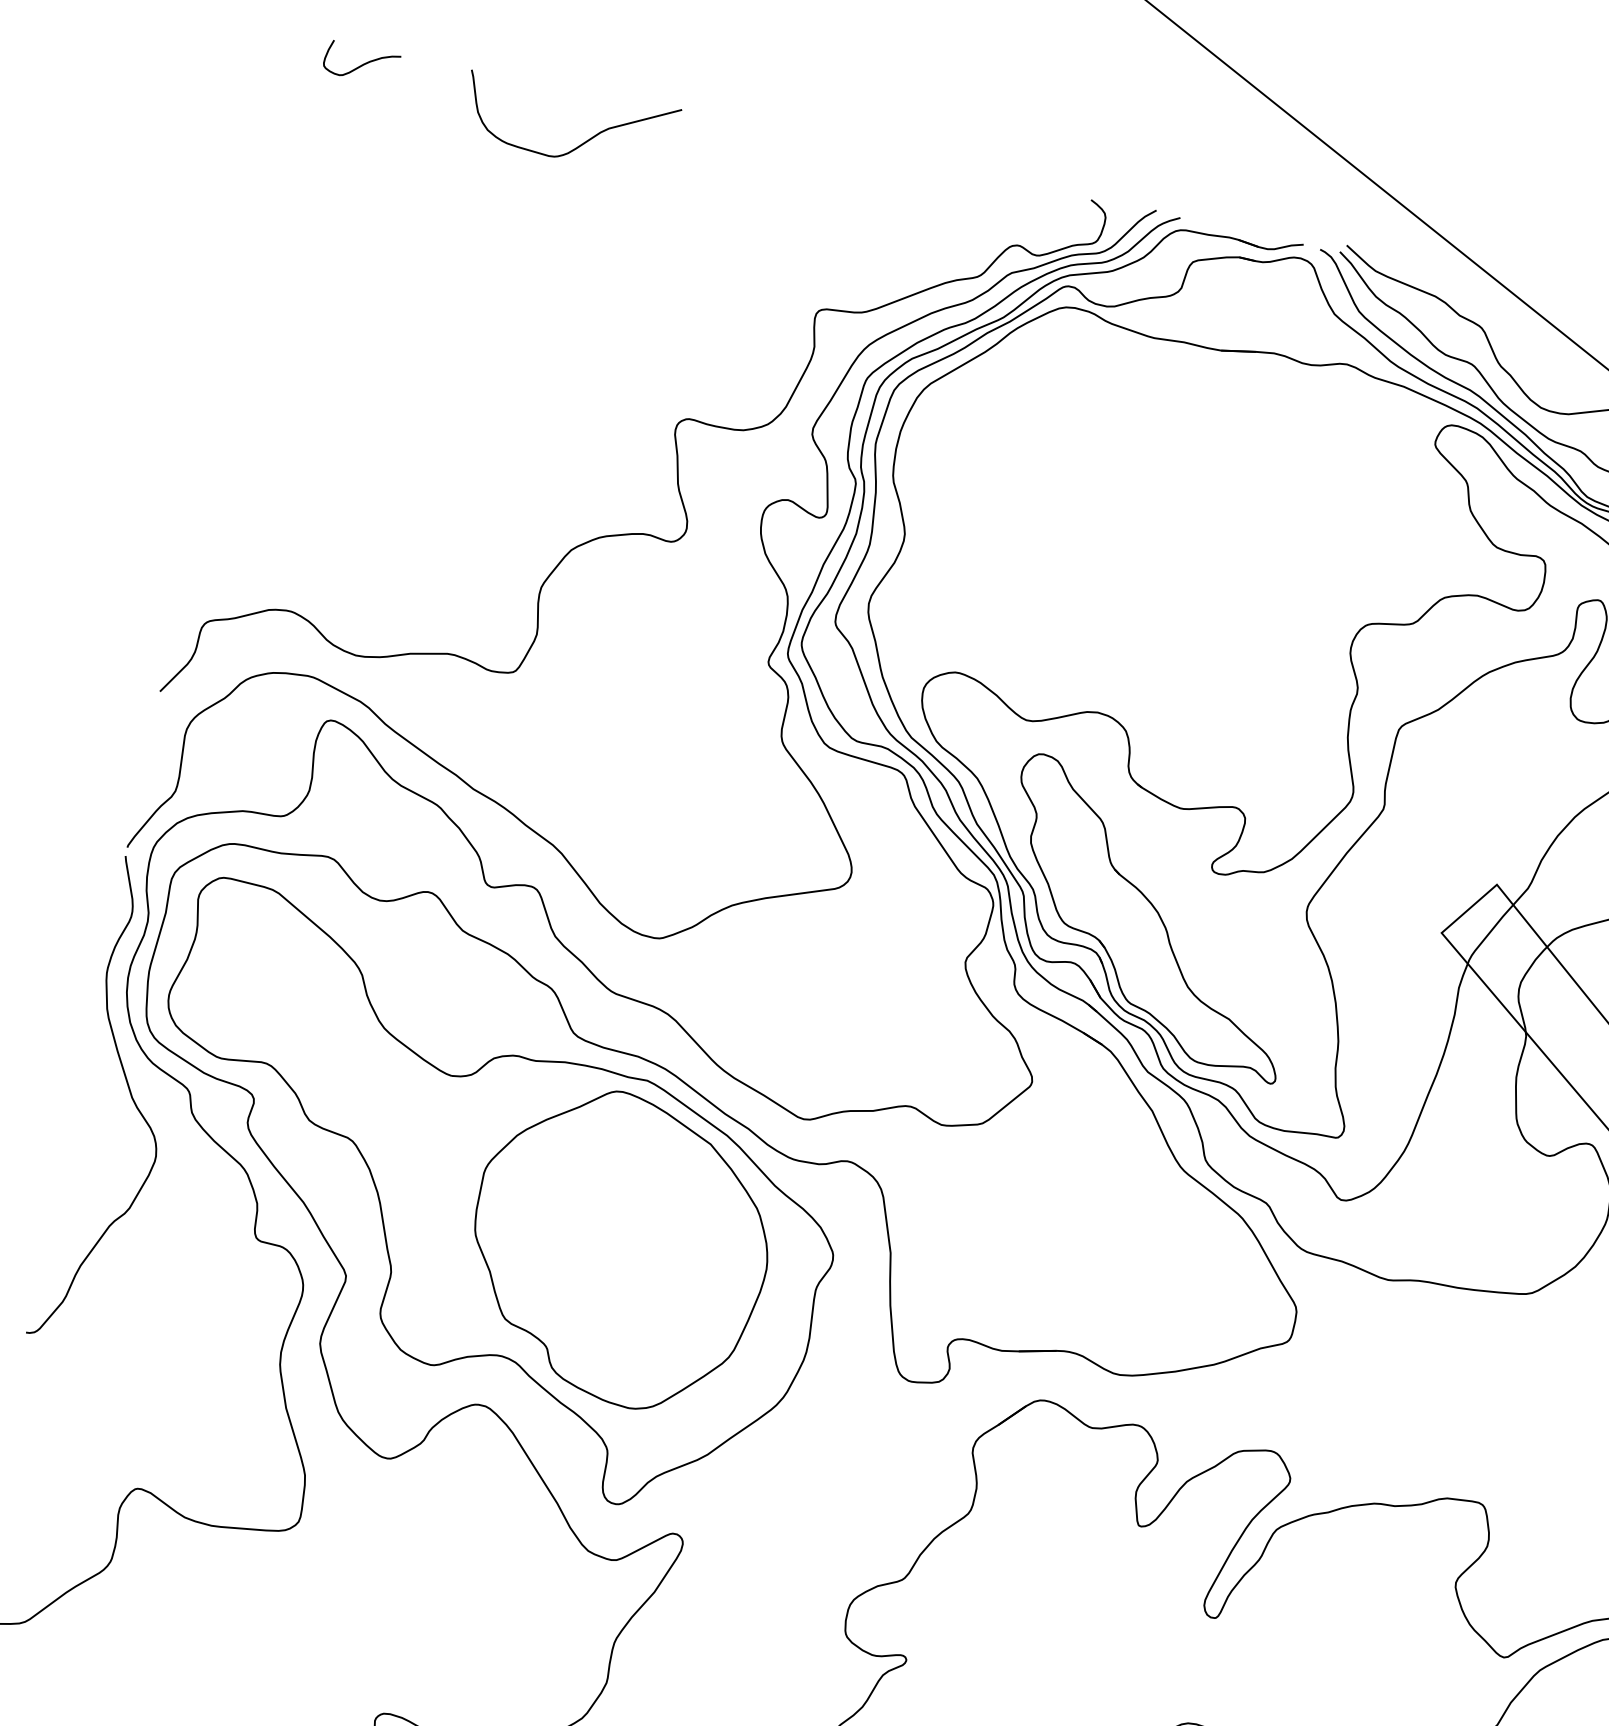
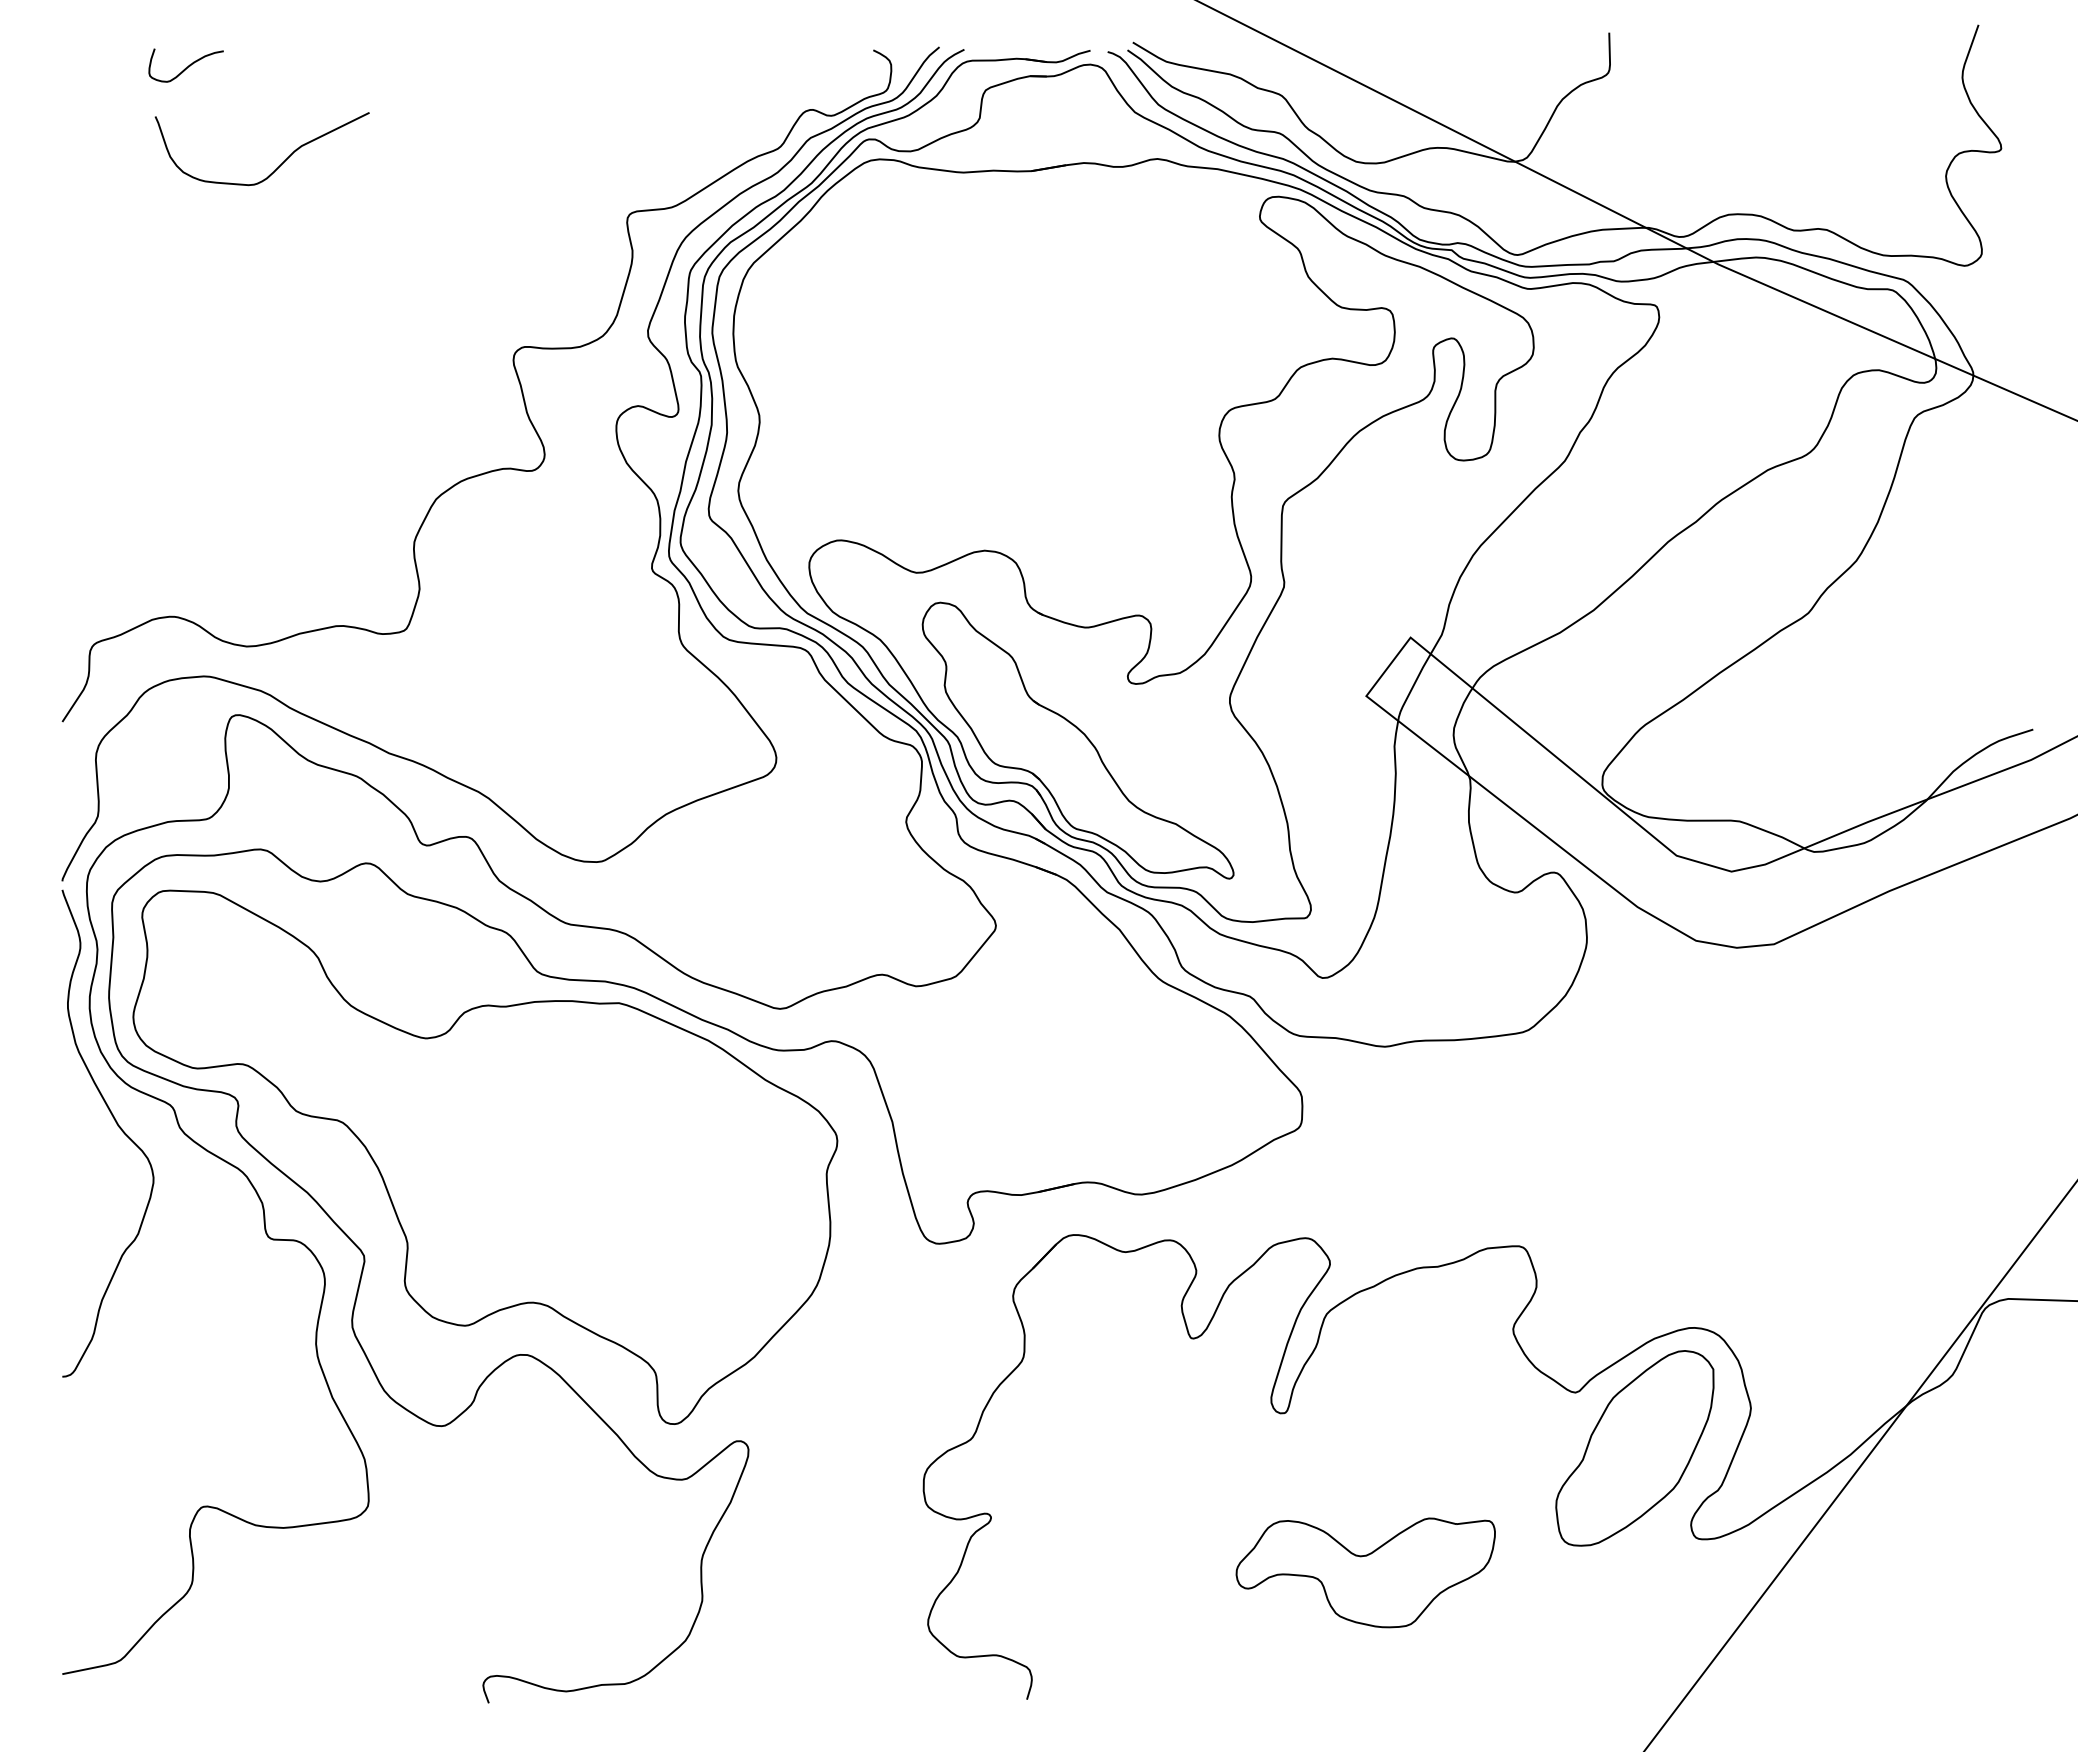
curve: (360, 64) -> (185, 67), moved
curve: (582, 143) -> (278, 166), moved
part: (619, 1248) -> (626, 1173), removed

